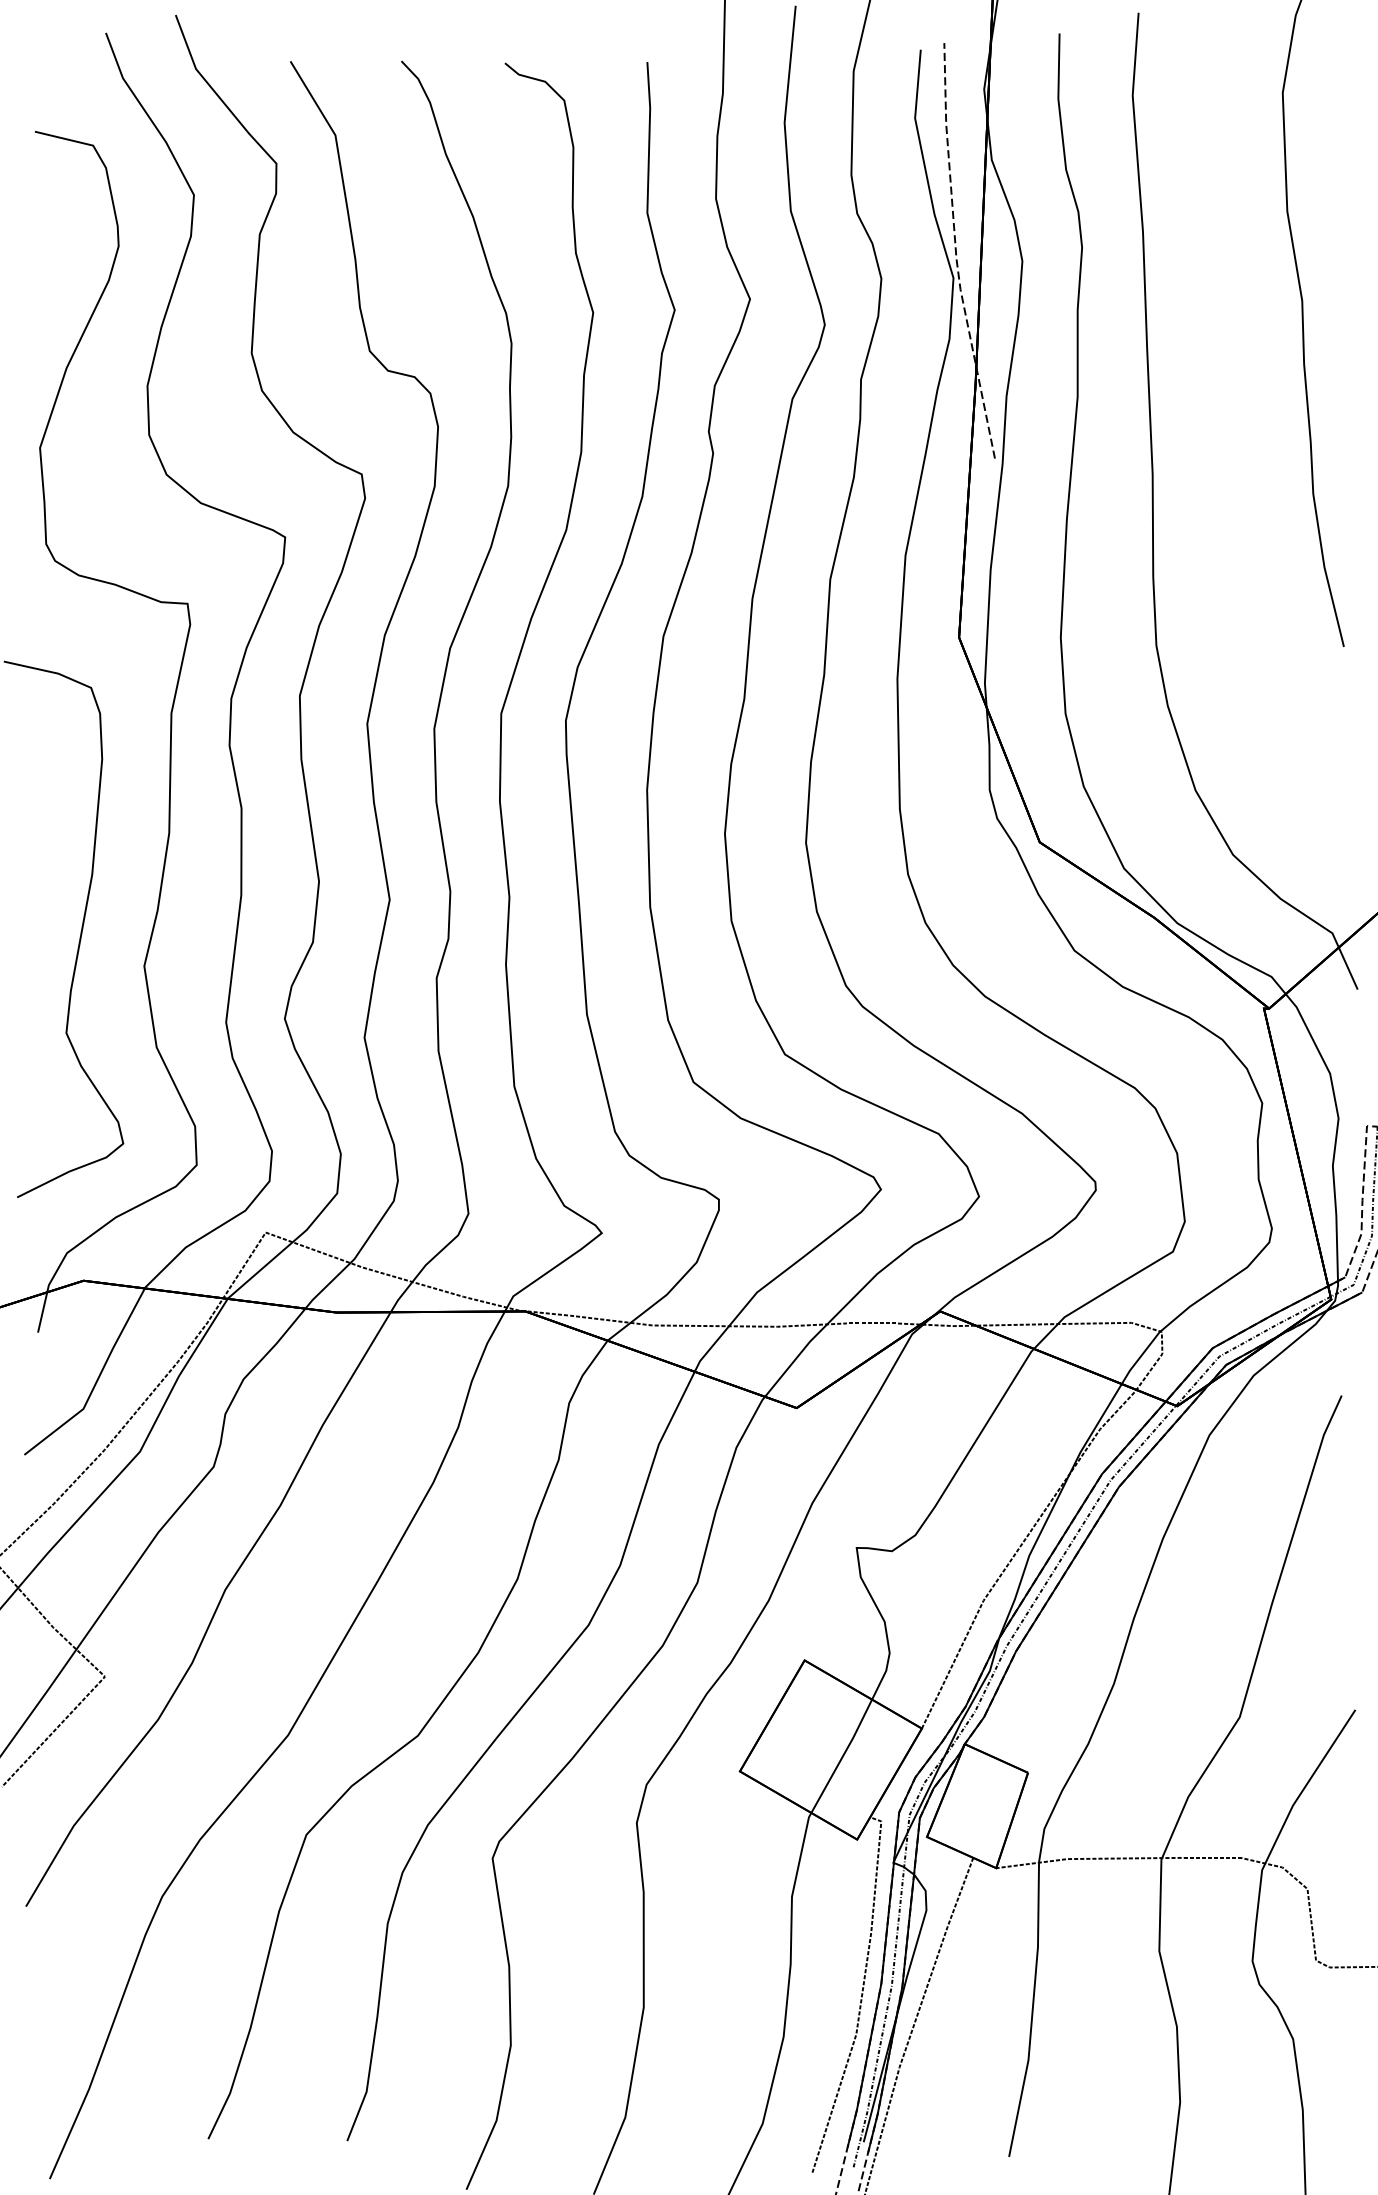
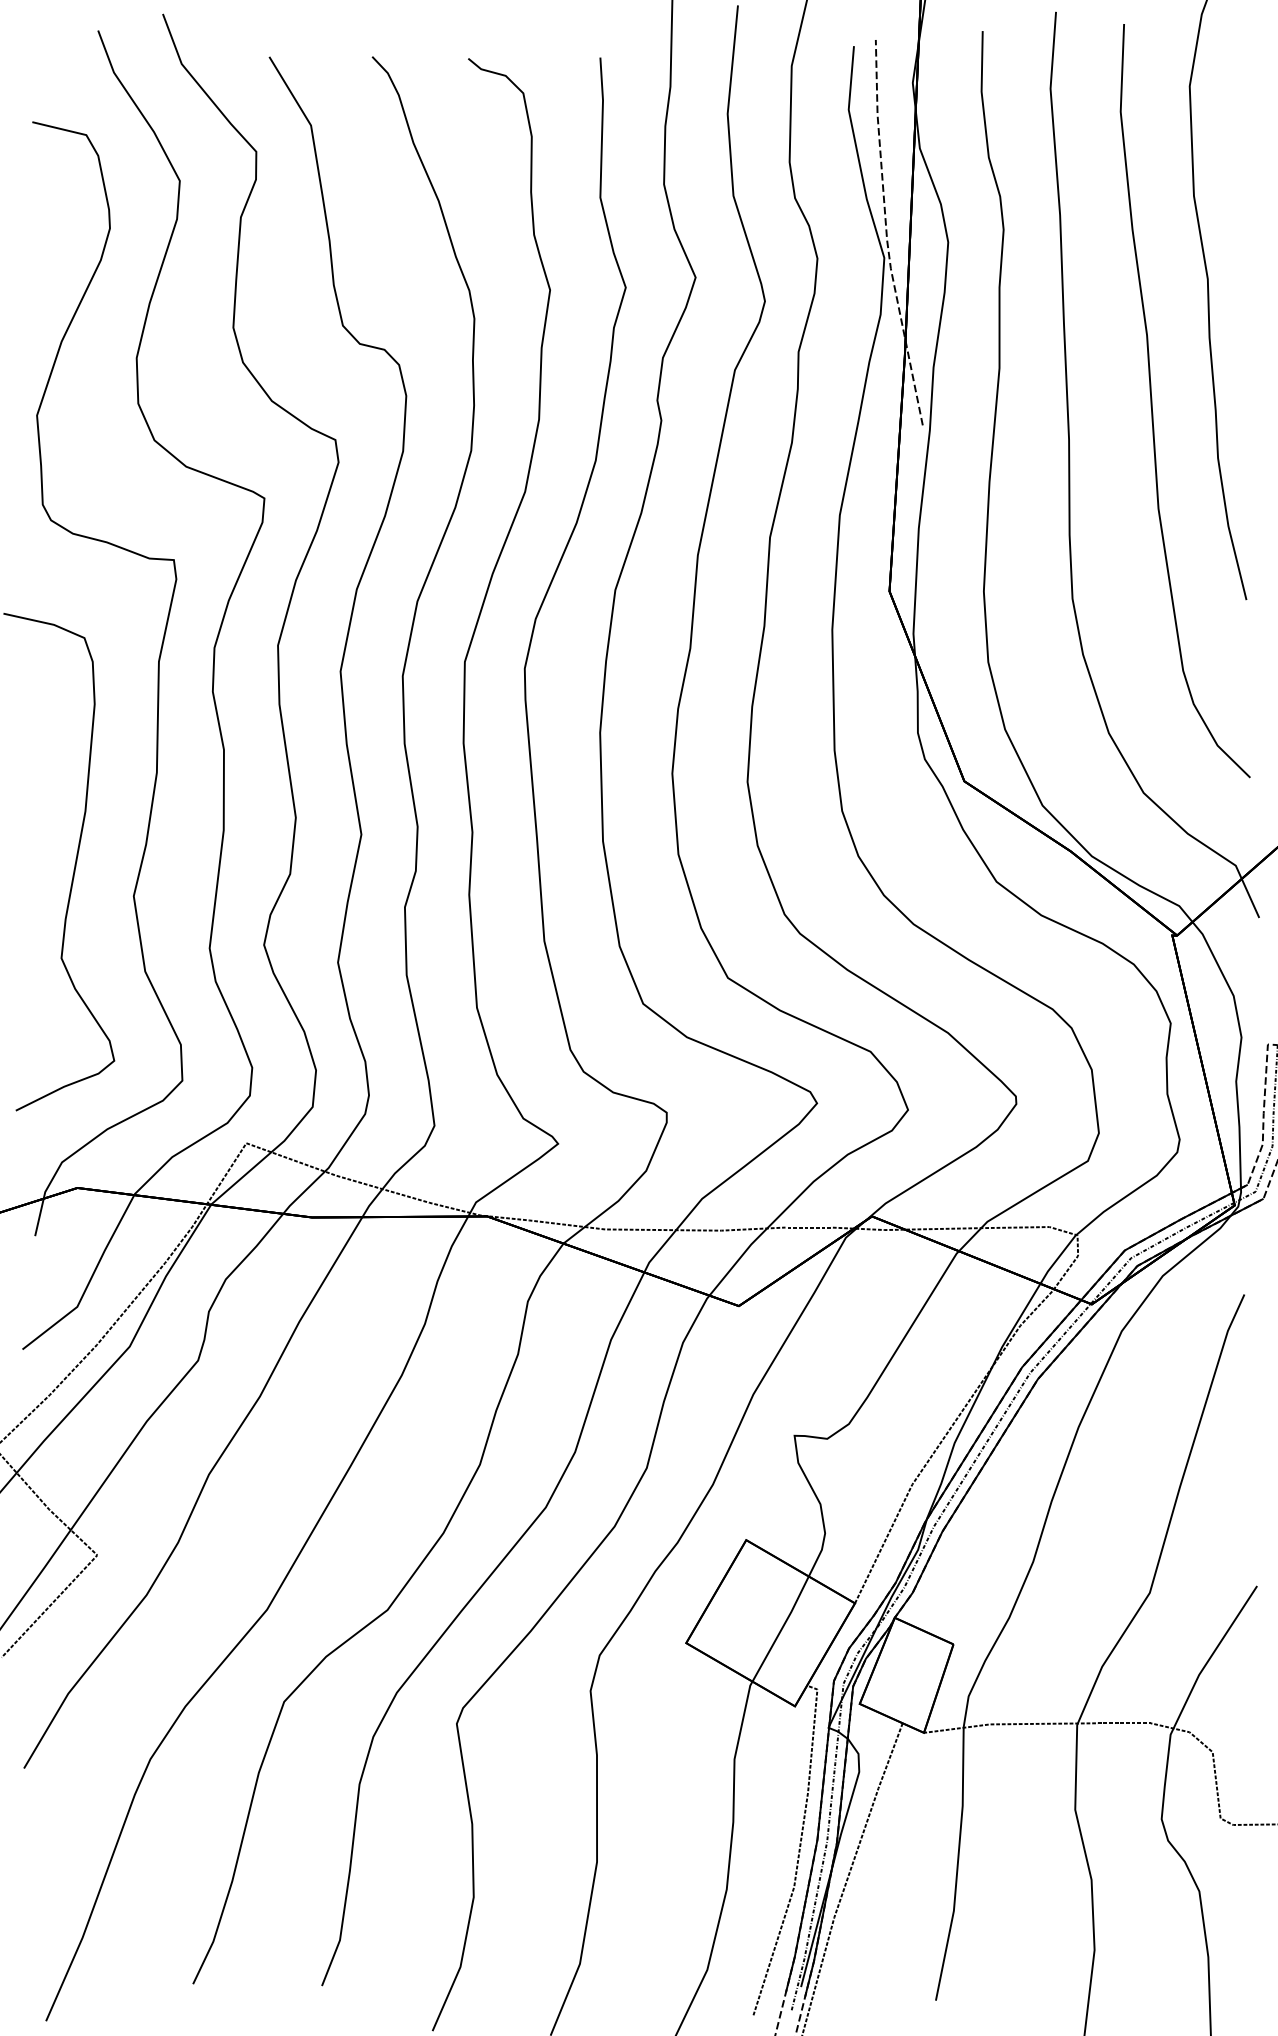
curve: (1242, 432) -> (1152, 401), added

